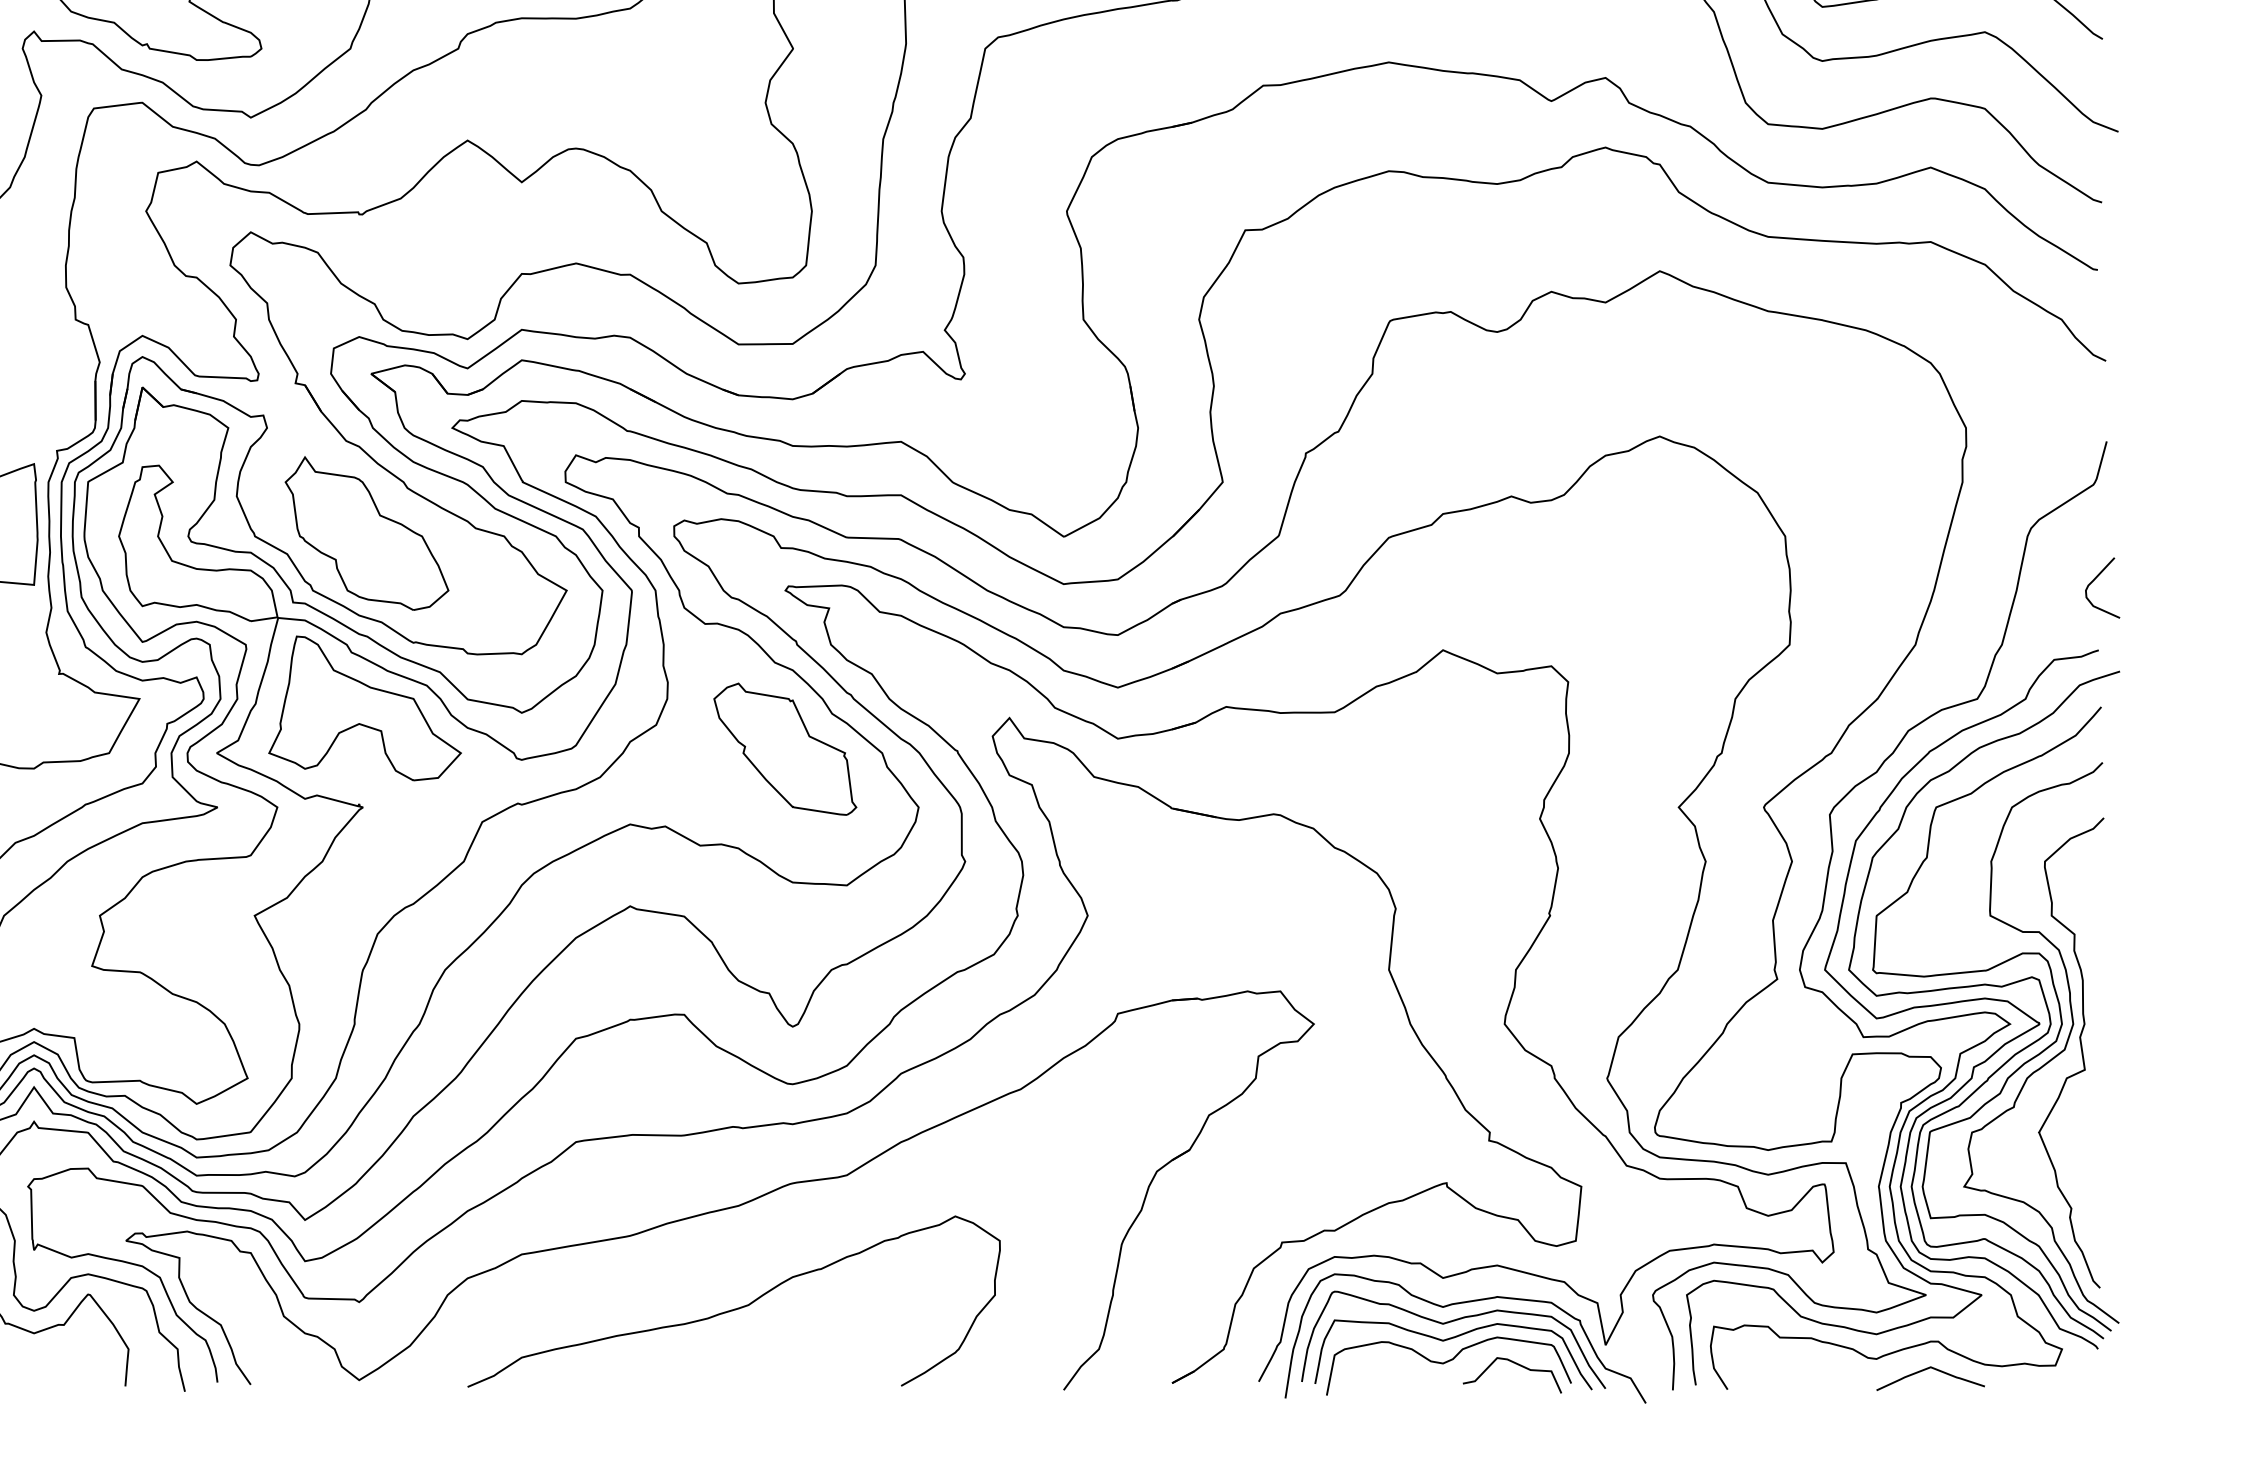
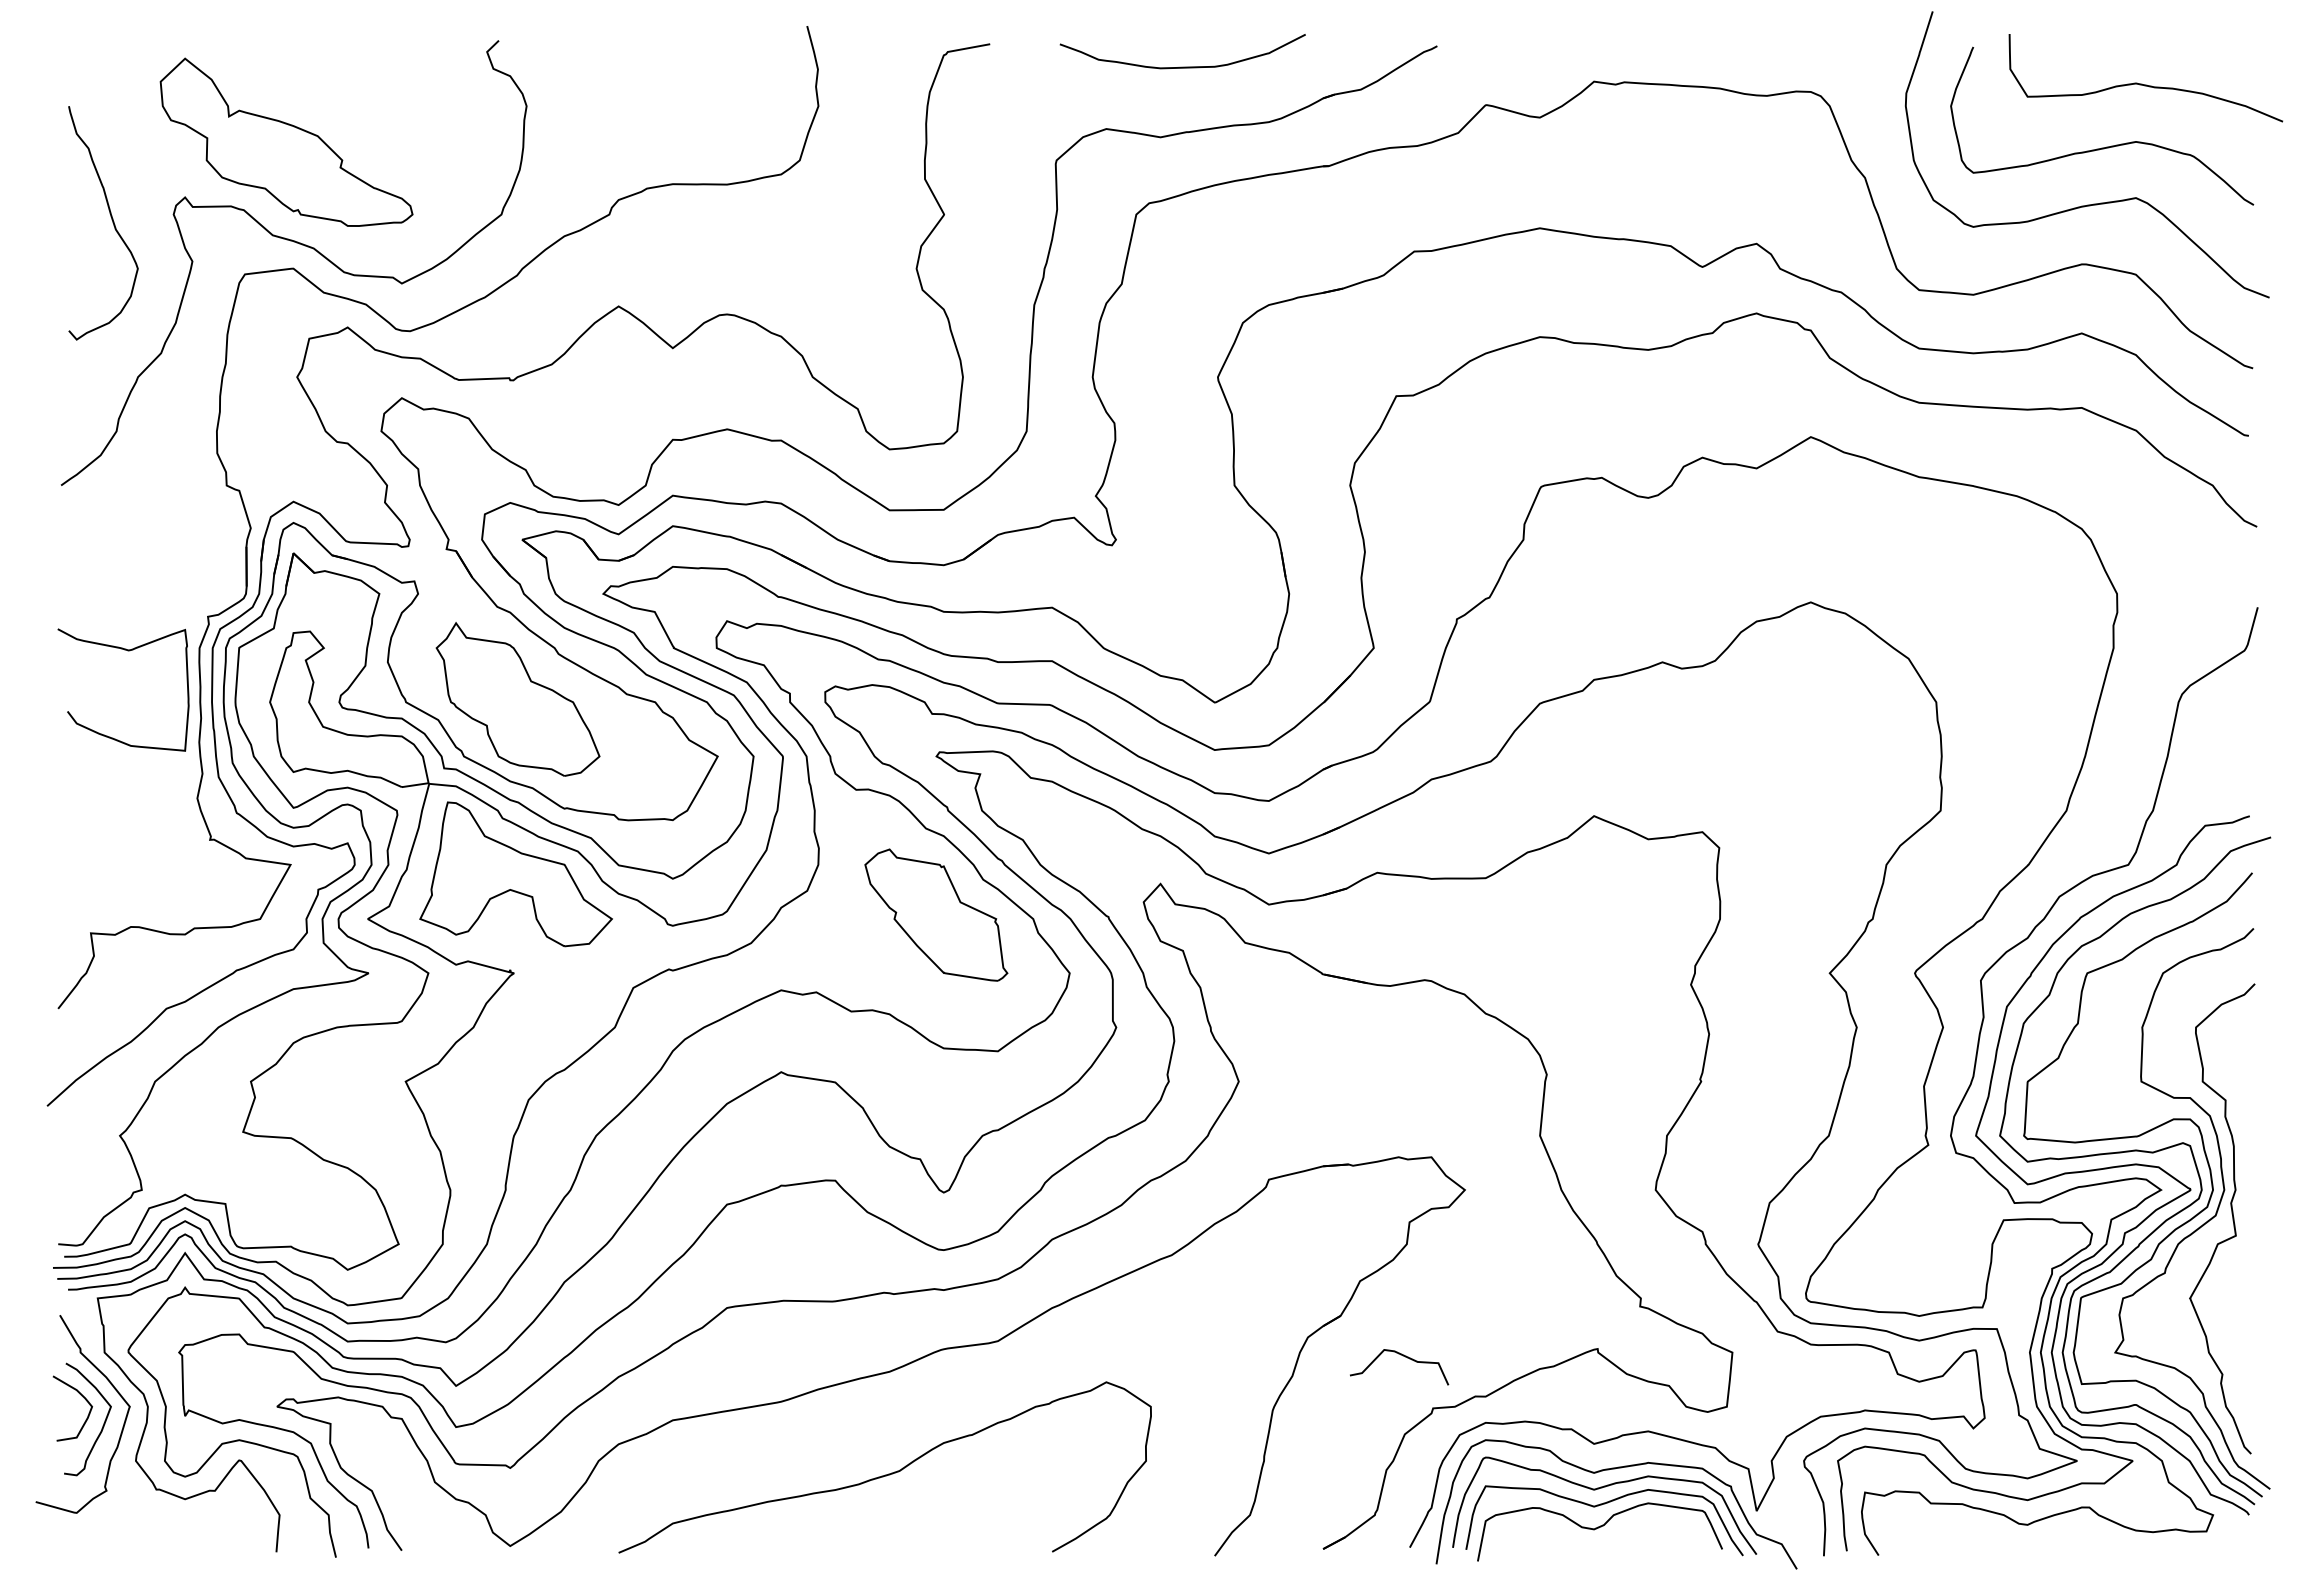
curve: (2095, 579) -> (2246, 745), removed
curve: (1518, 1365) -> (1405, 1357), moved
curve: (1925, 1370) -> (2076, 1536), removed

